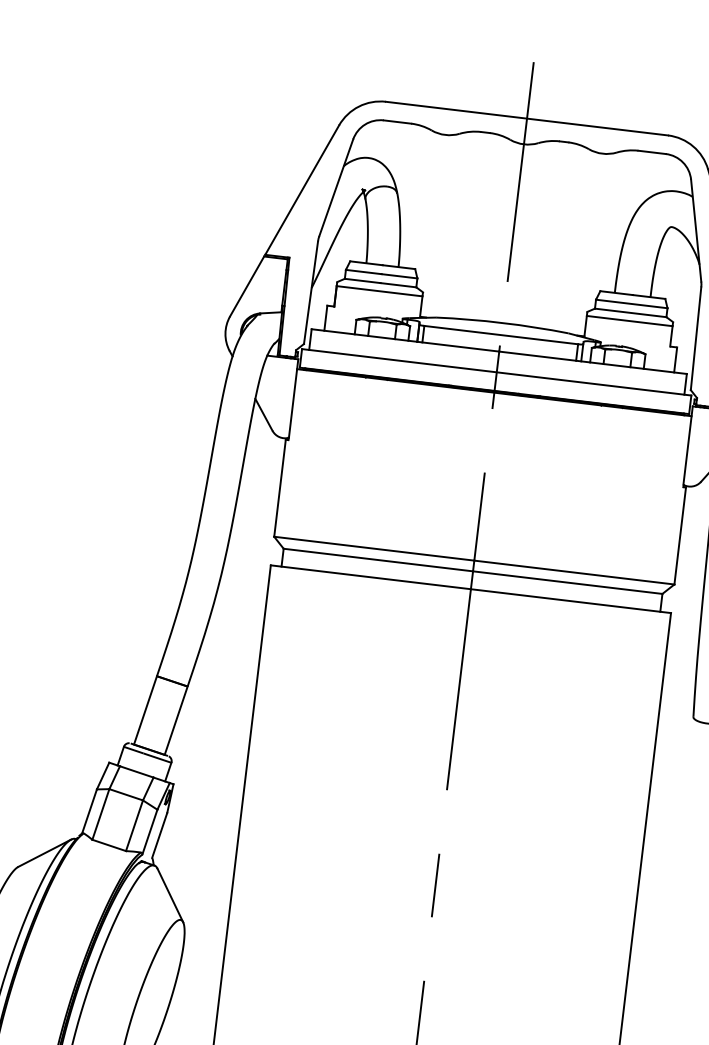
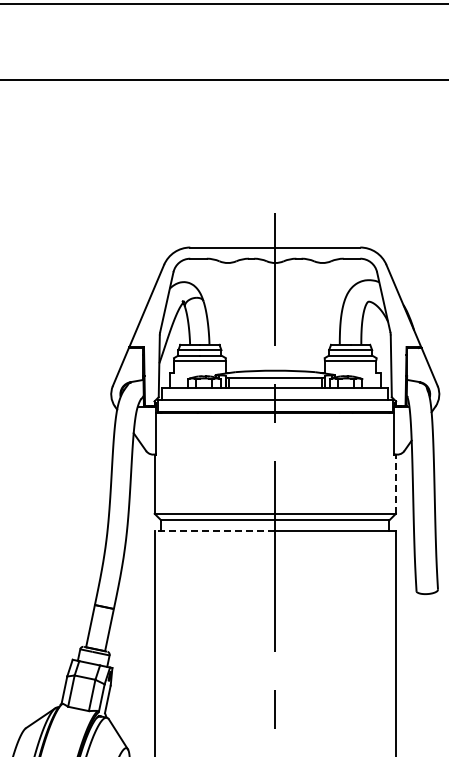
line: (679, 535) -> (395, 484), solid -> dashed
line: (369, 577) -> (214, 531), solid -> dashed

